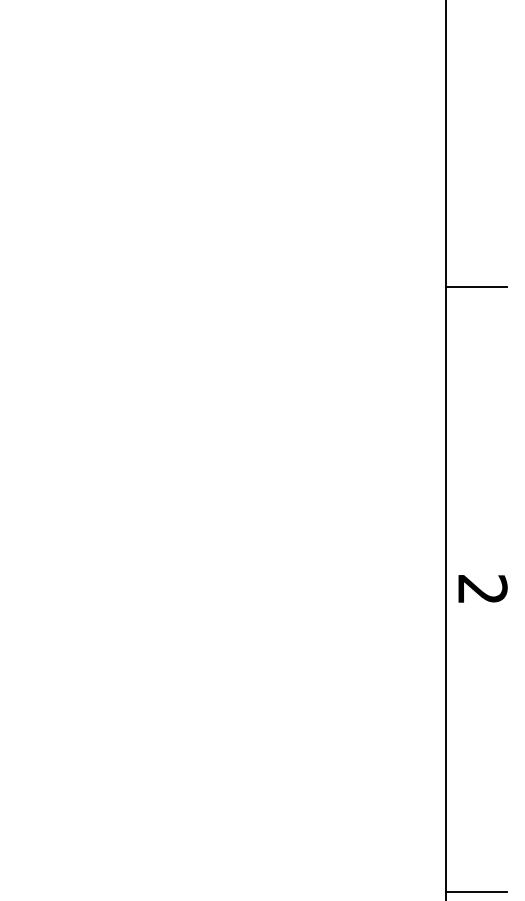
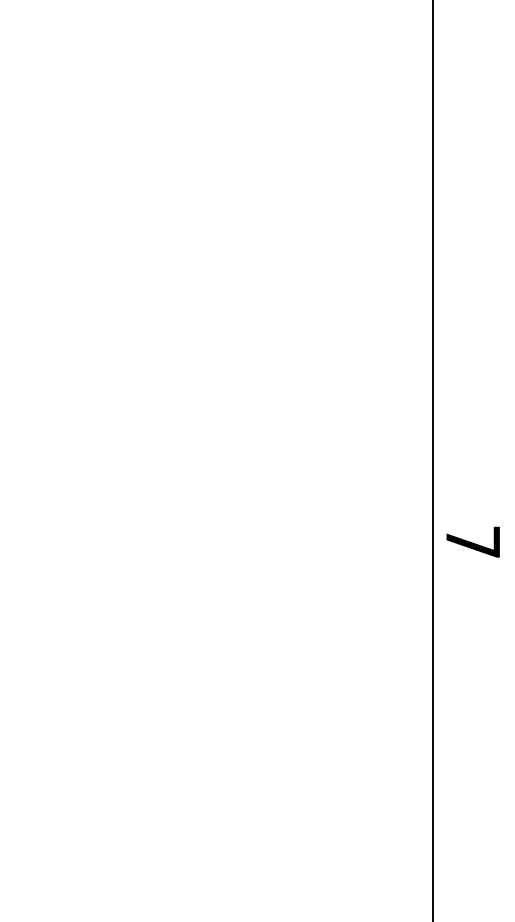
line: (476, 287) -> (466, 209), removed
text: (482, 589) -> (472, 542), 2 -> 7
line: (476, 892) -> (466, 875), removed

